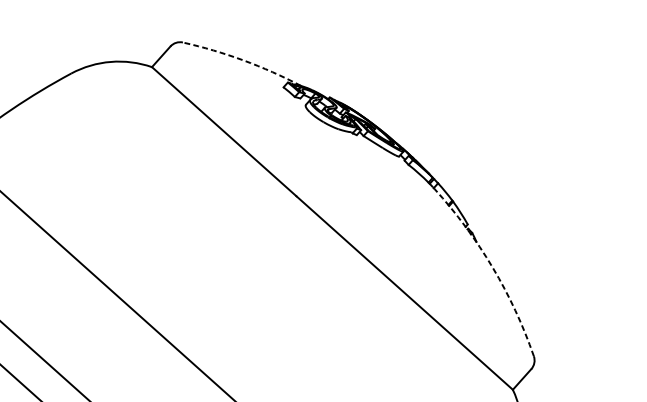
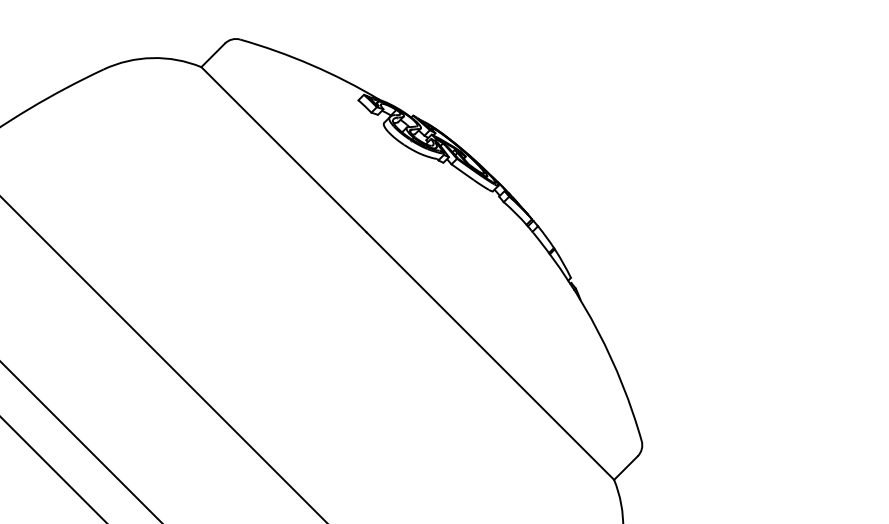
arc: (243, 60) -> (311, 65), dashed -> solid
arc: (493, 267) -> (598, 331), dashed -> solid

